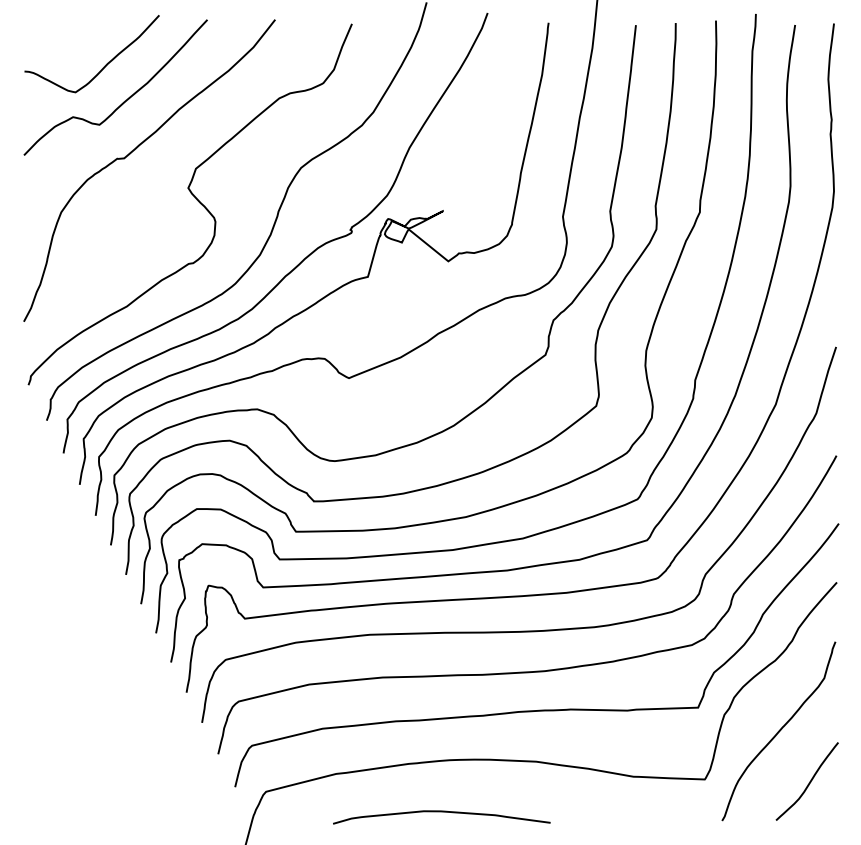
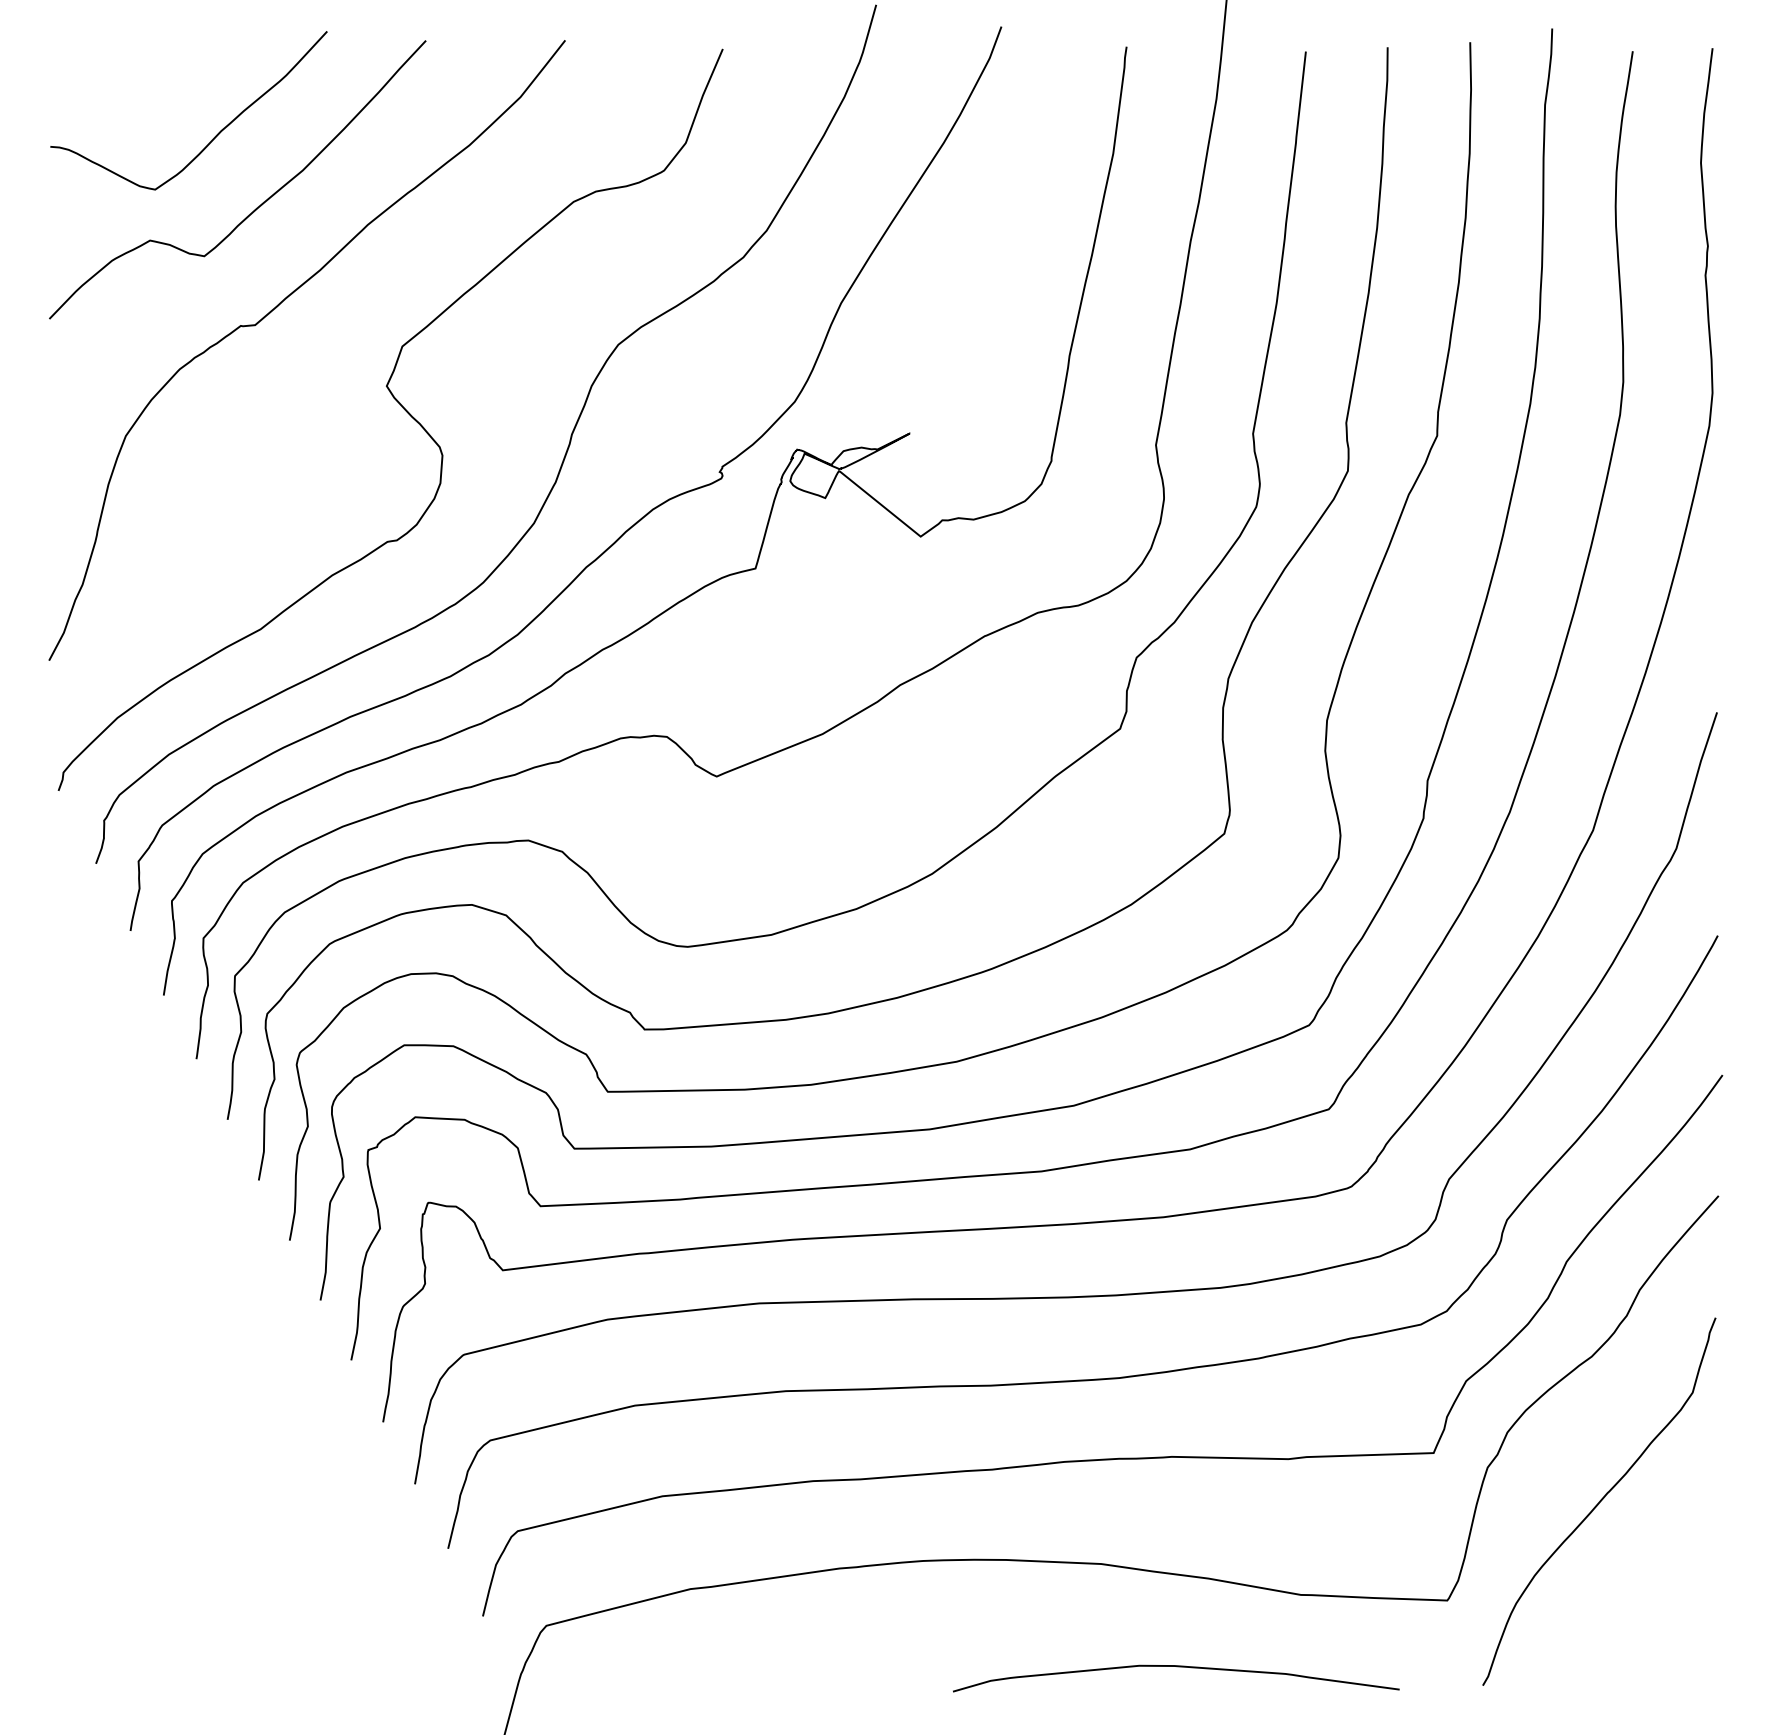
curve: (808, 783) -> (1660, 1608), removed
curve: (441, 812) -> (1175, 1668), moved

